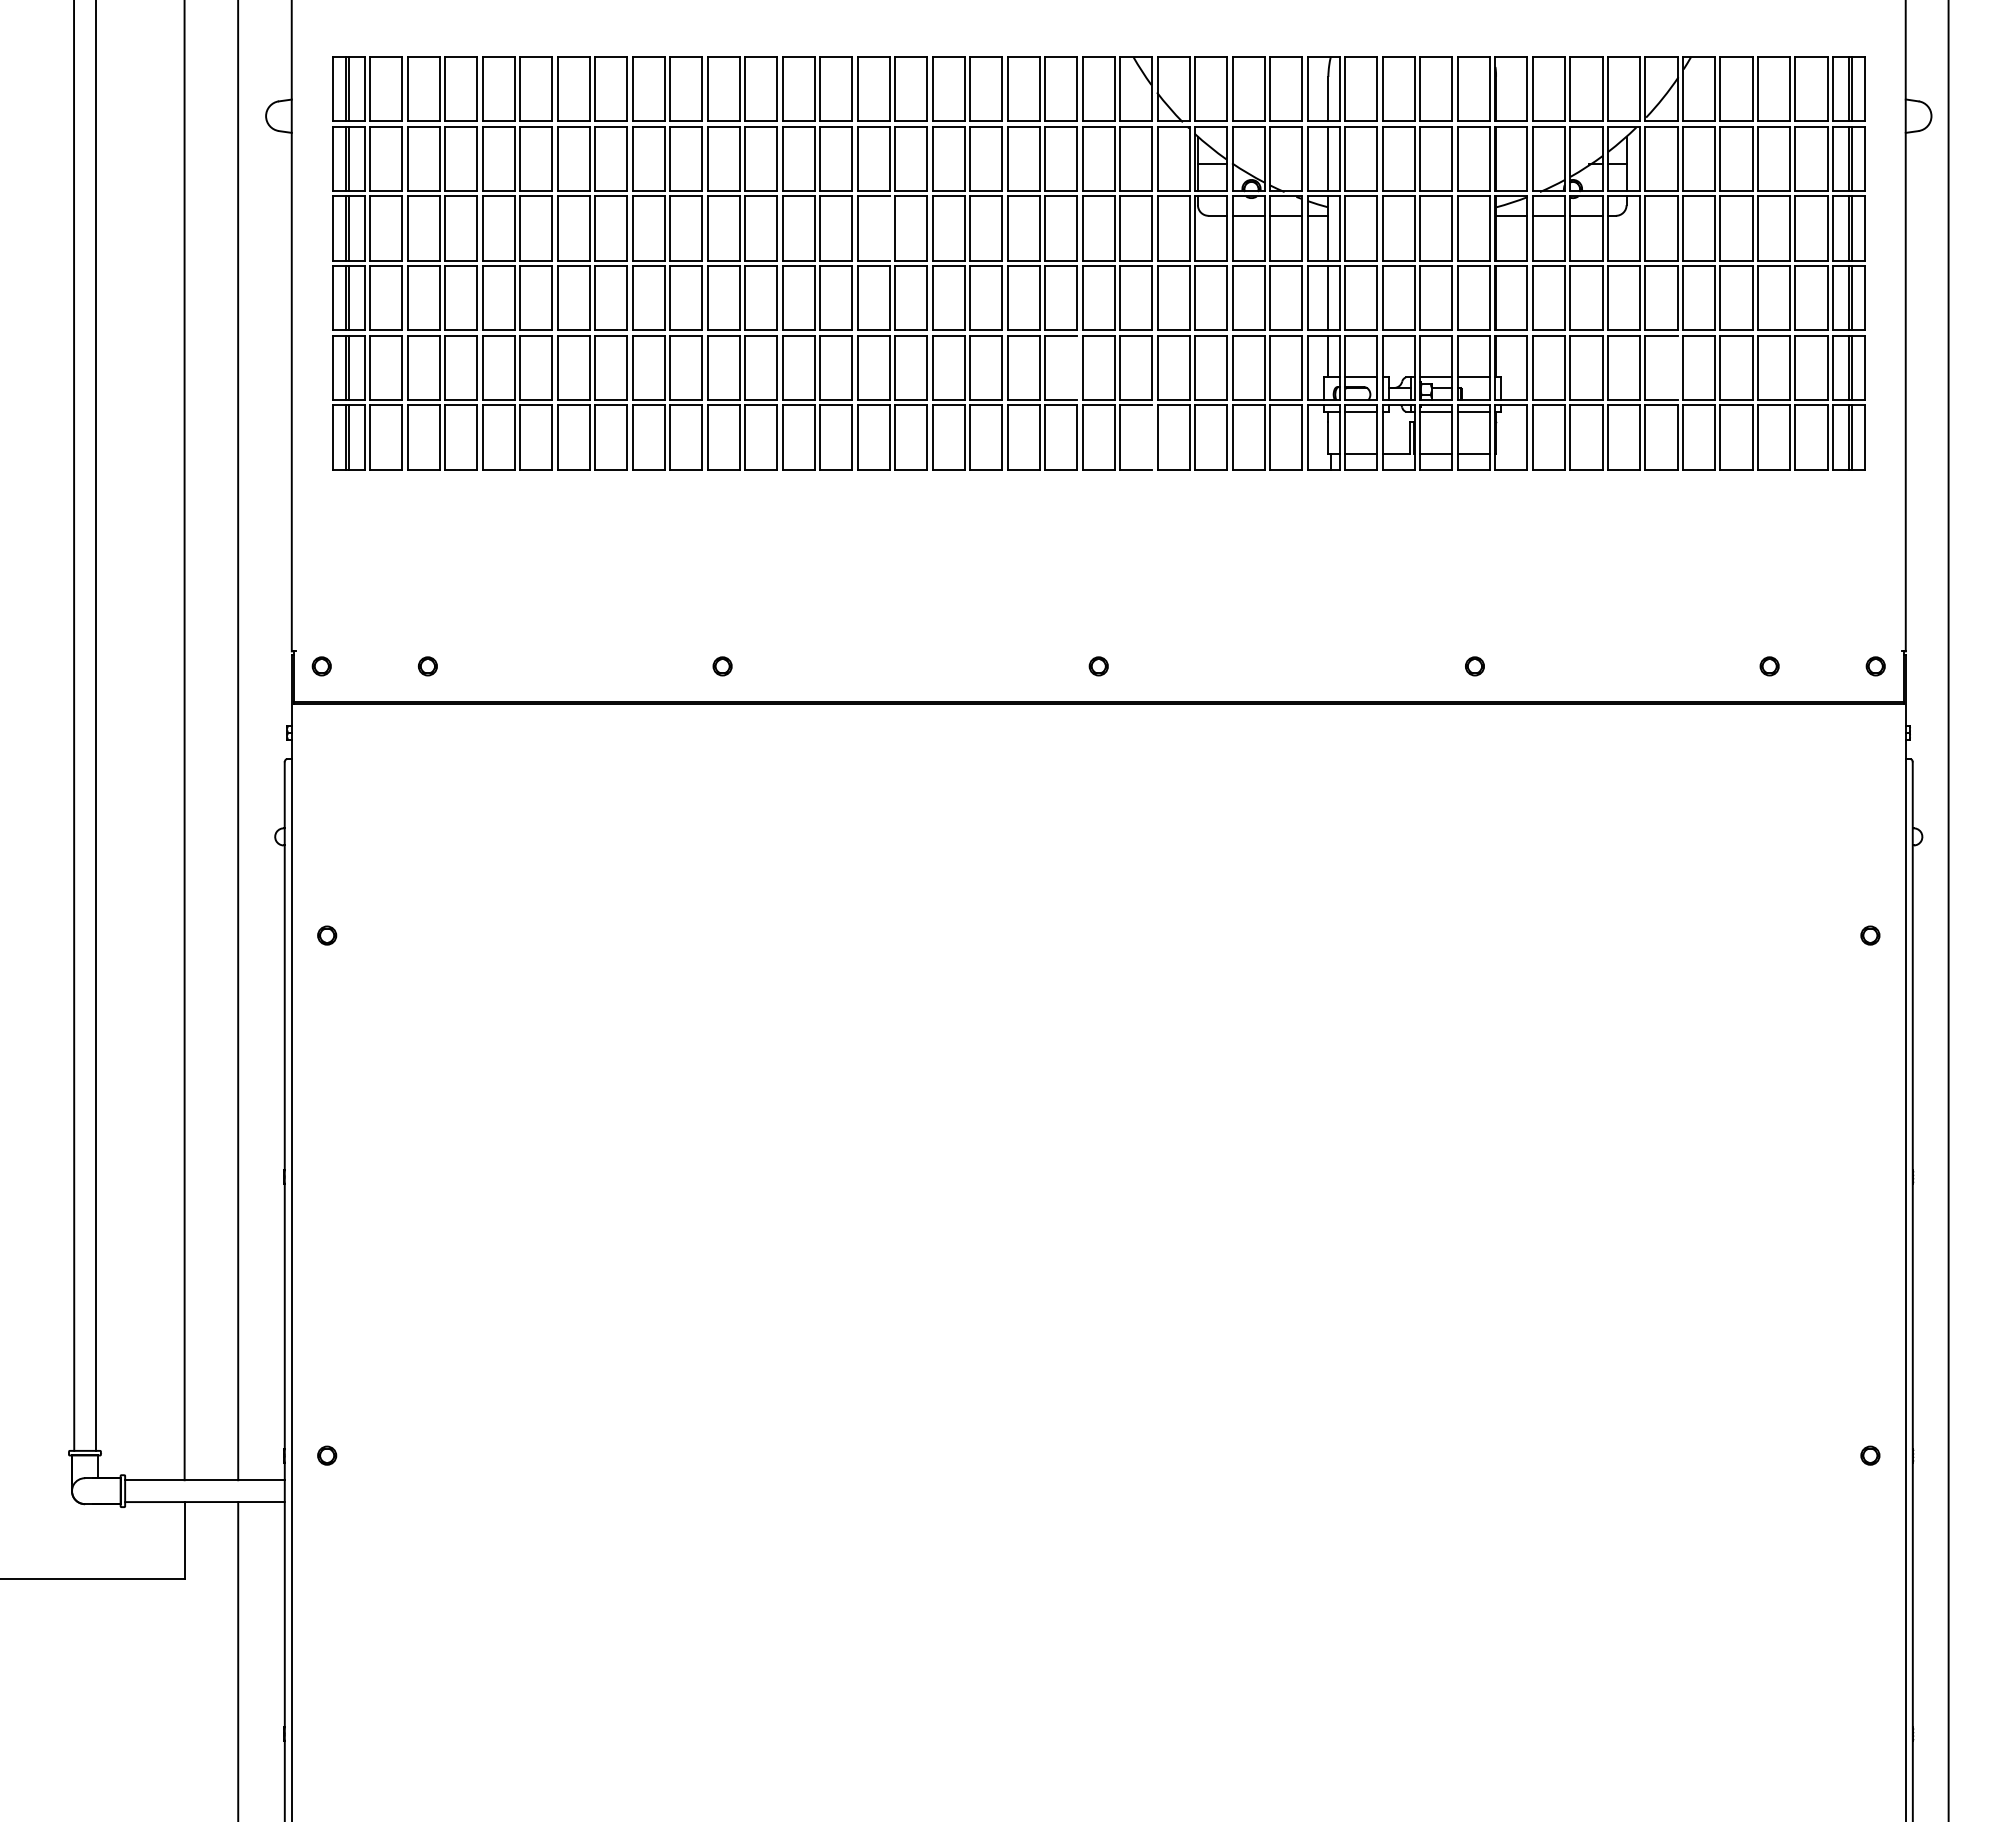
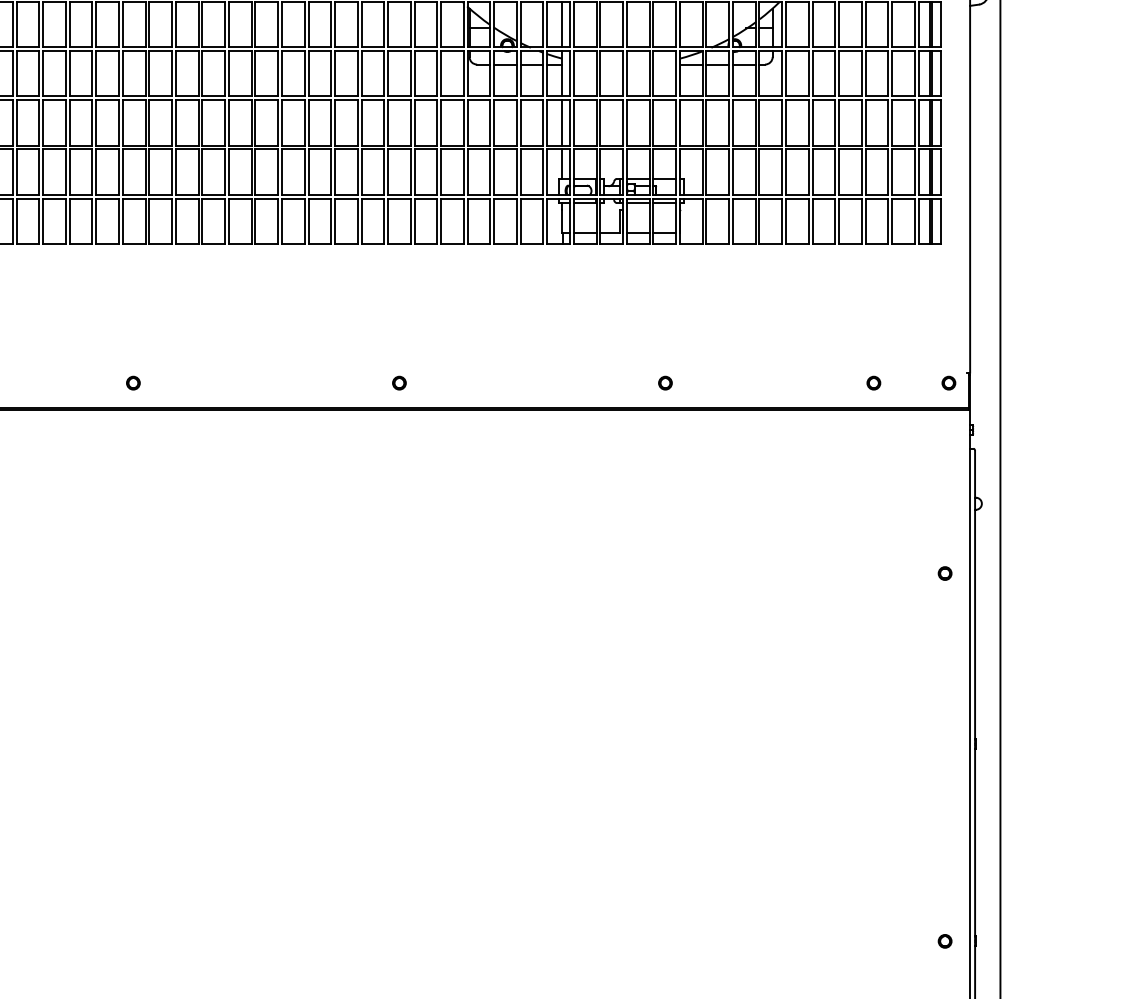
line: (889, 228) -> (251, 73), added
line: (1077, 367) -> (384, 171), added
line: (1677, 367) -> (808, 171), added
line: (1152, 437) -> (437, 221), added

